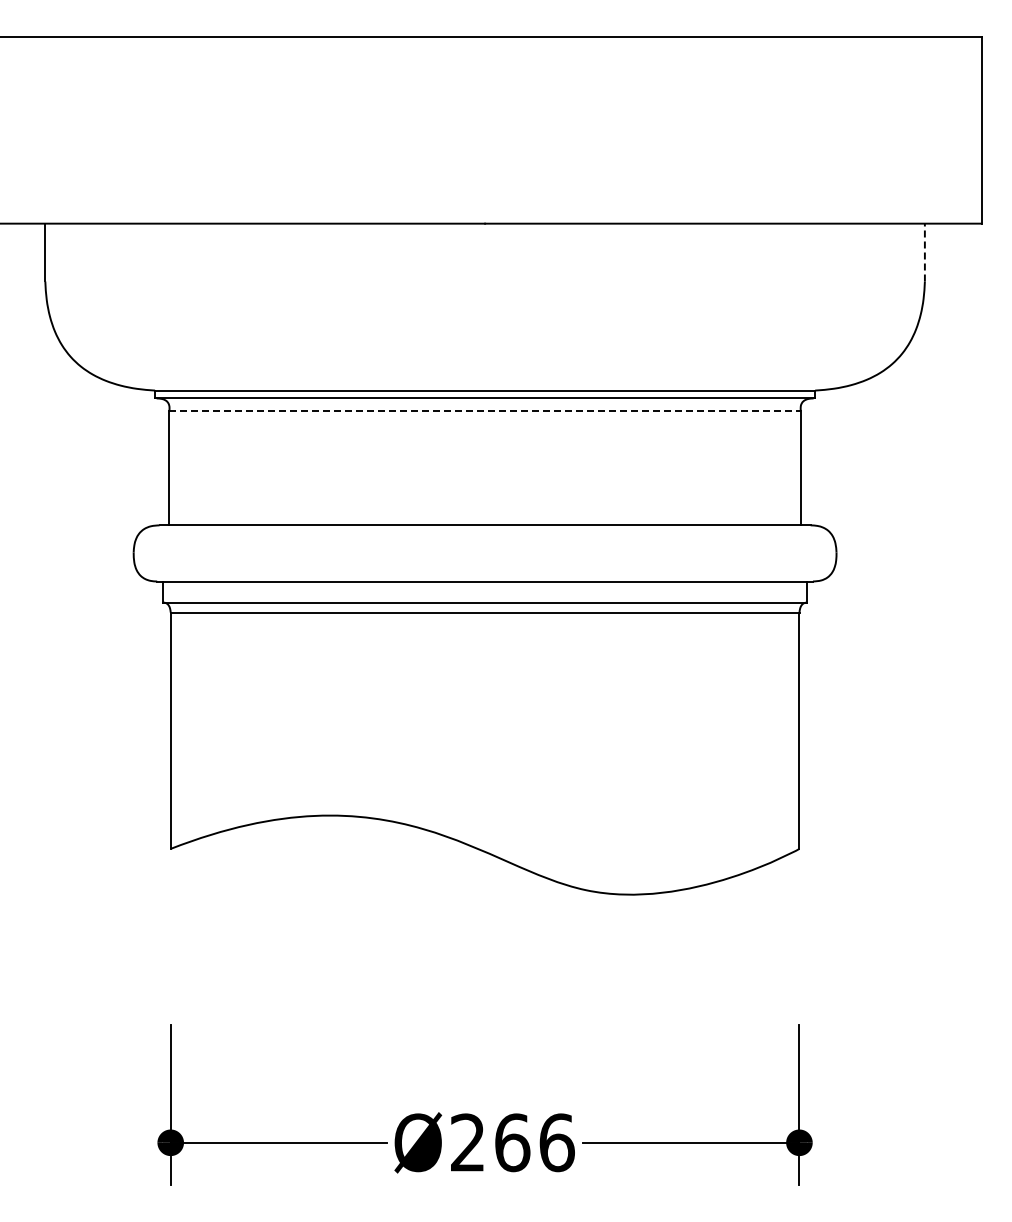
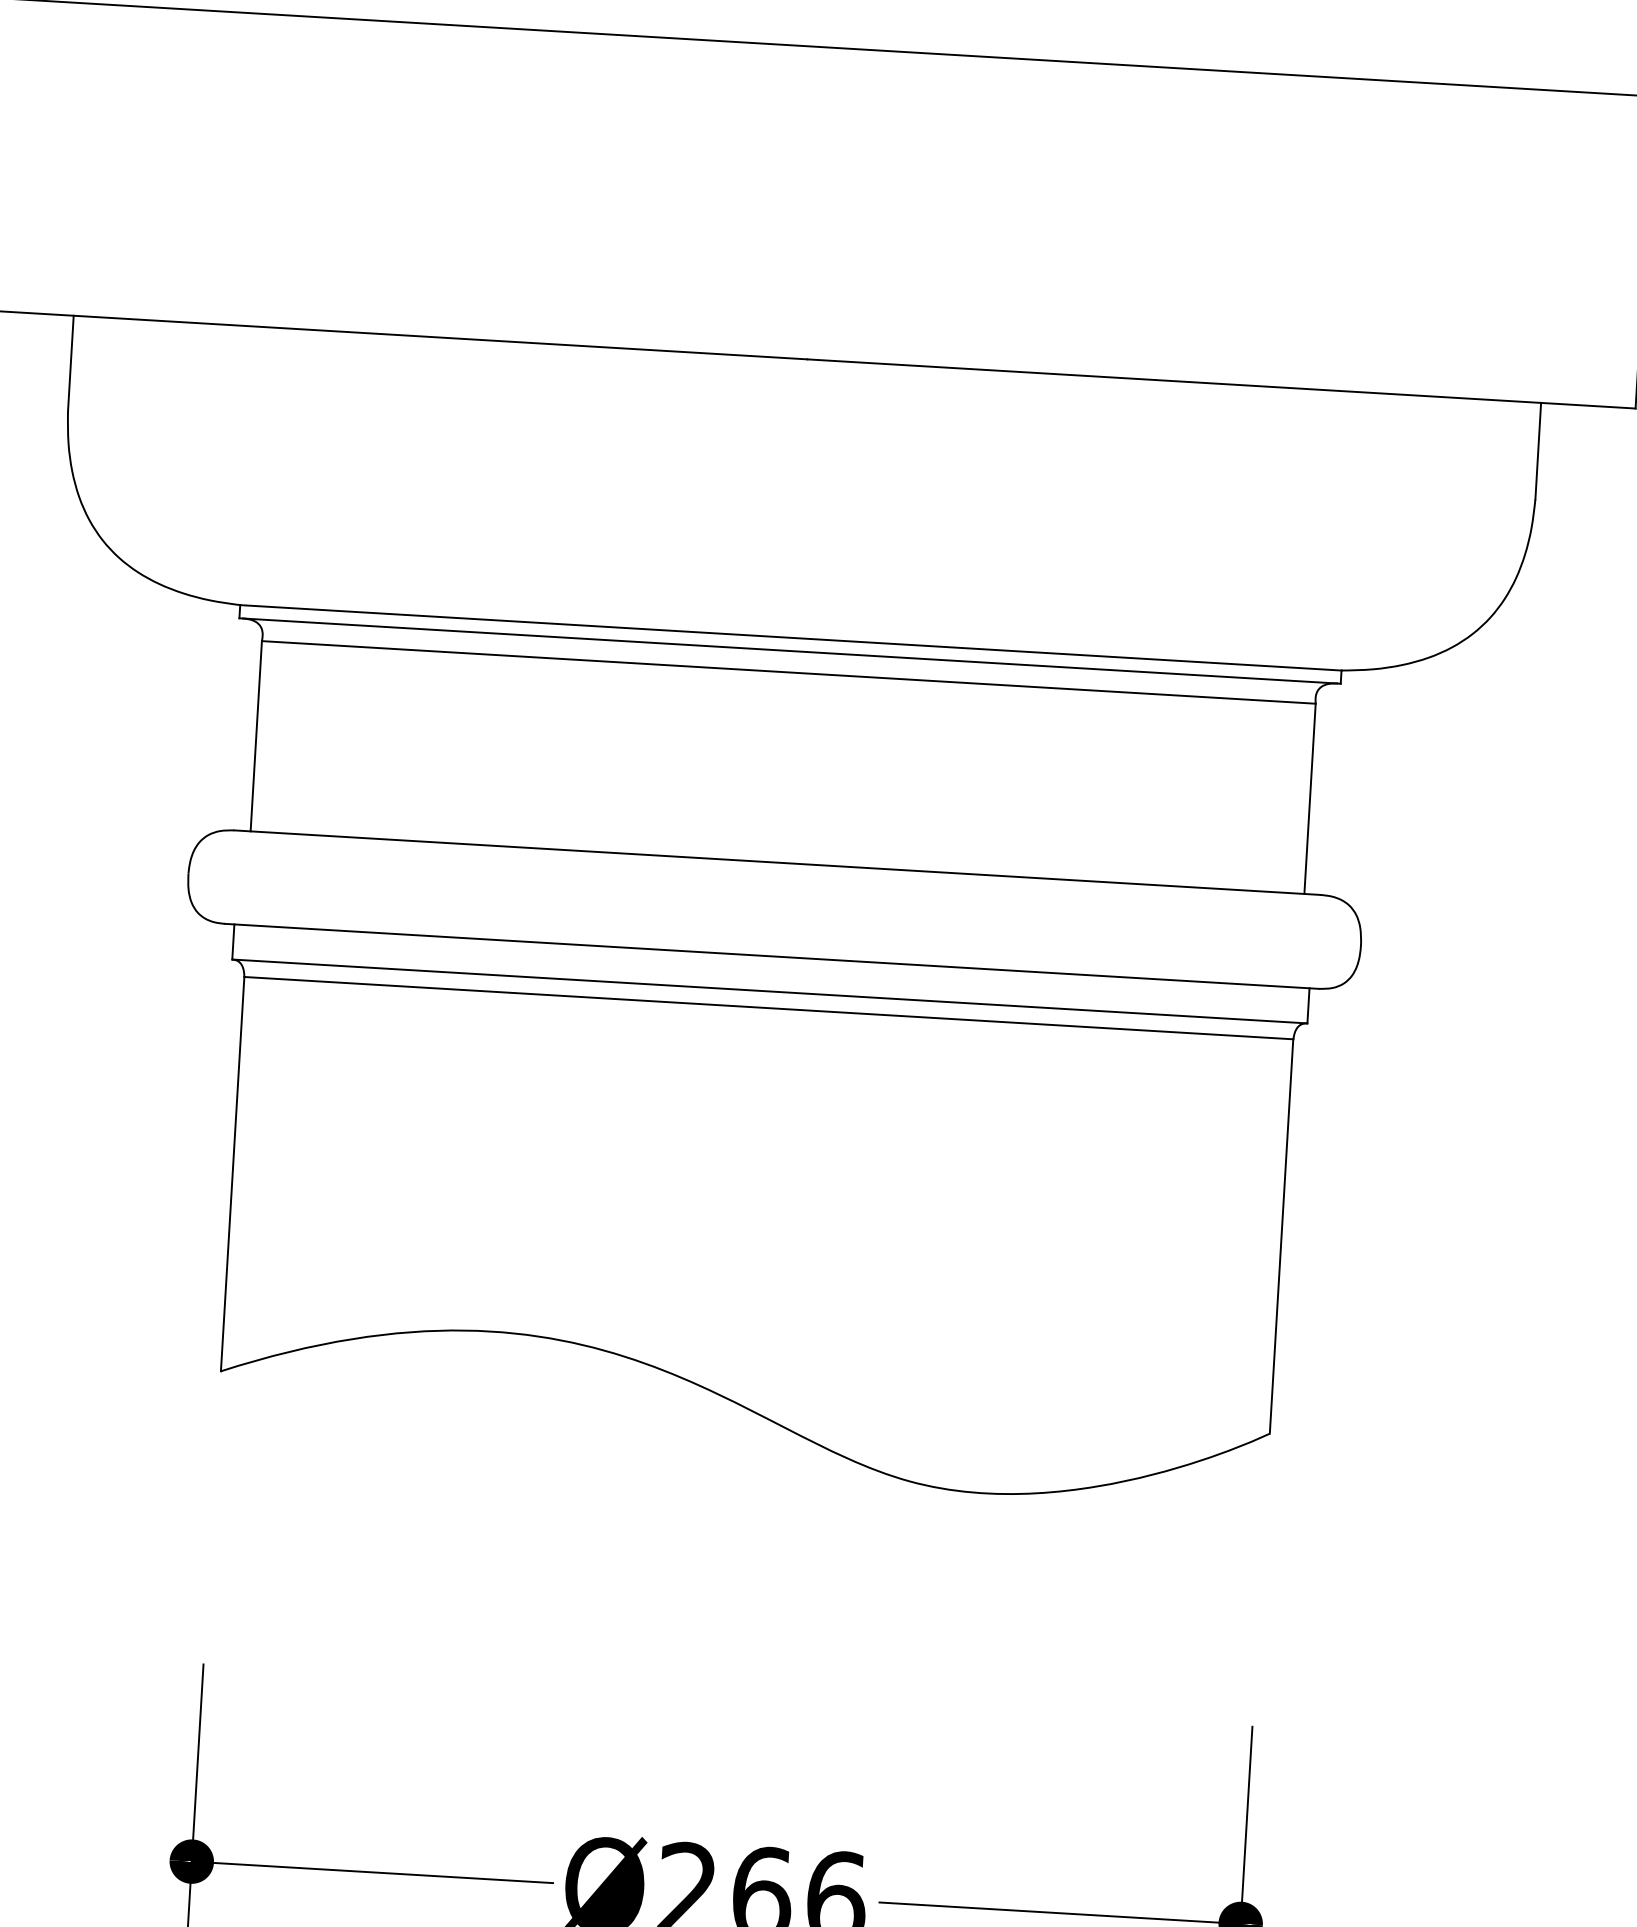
line: (924, 252) -> (1537, 451), dashed -> solid
line: (485, 411) -> (789, 672), dashed -> solid

